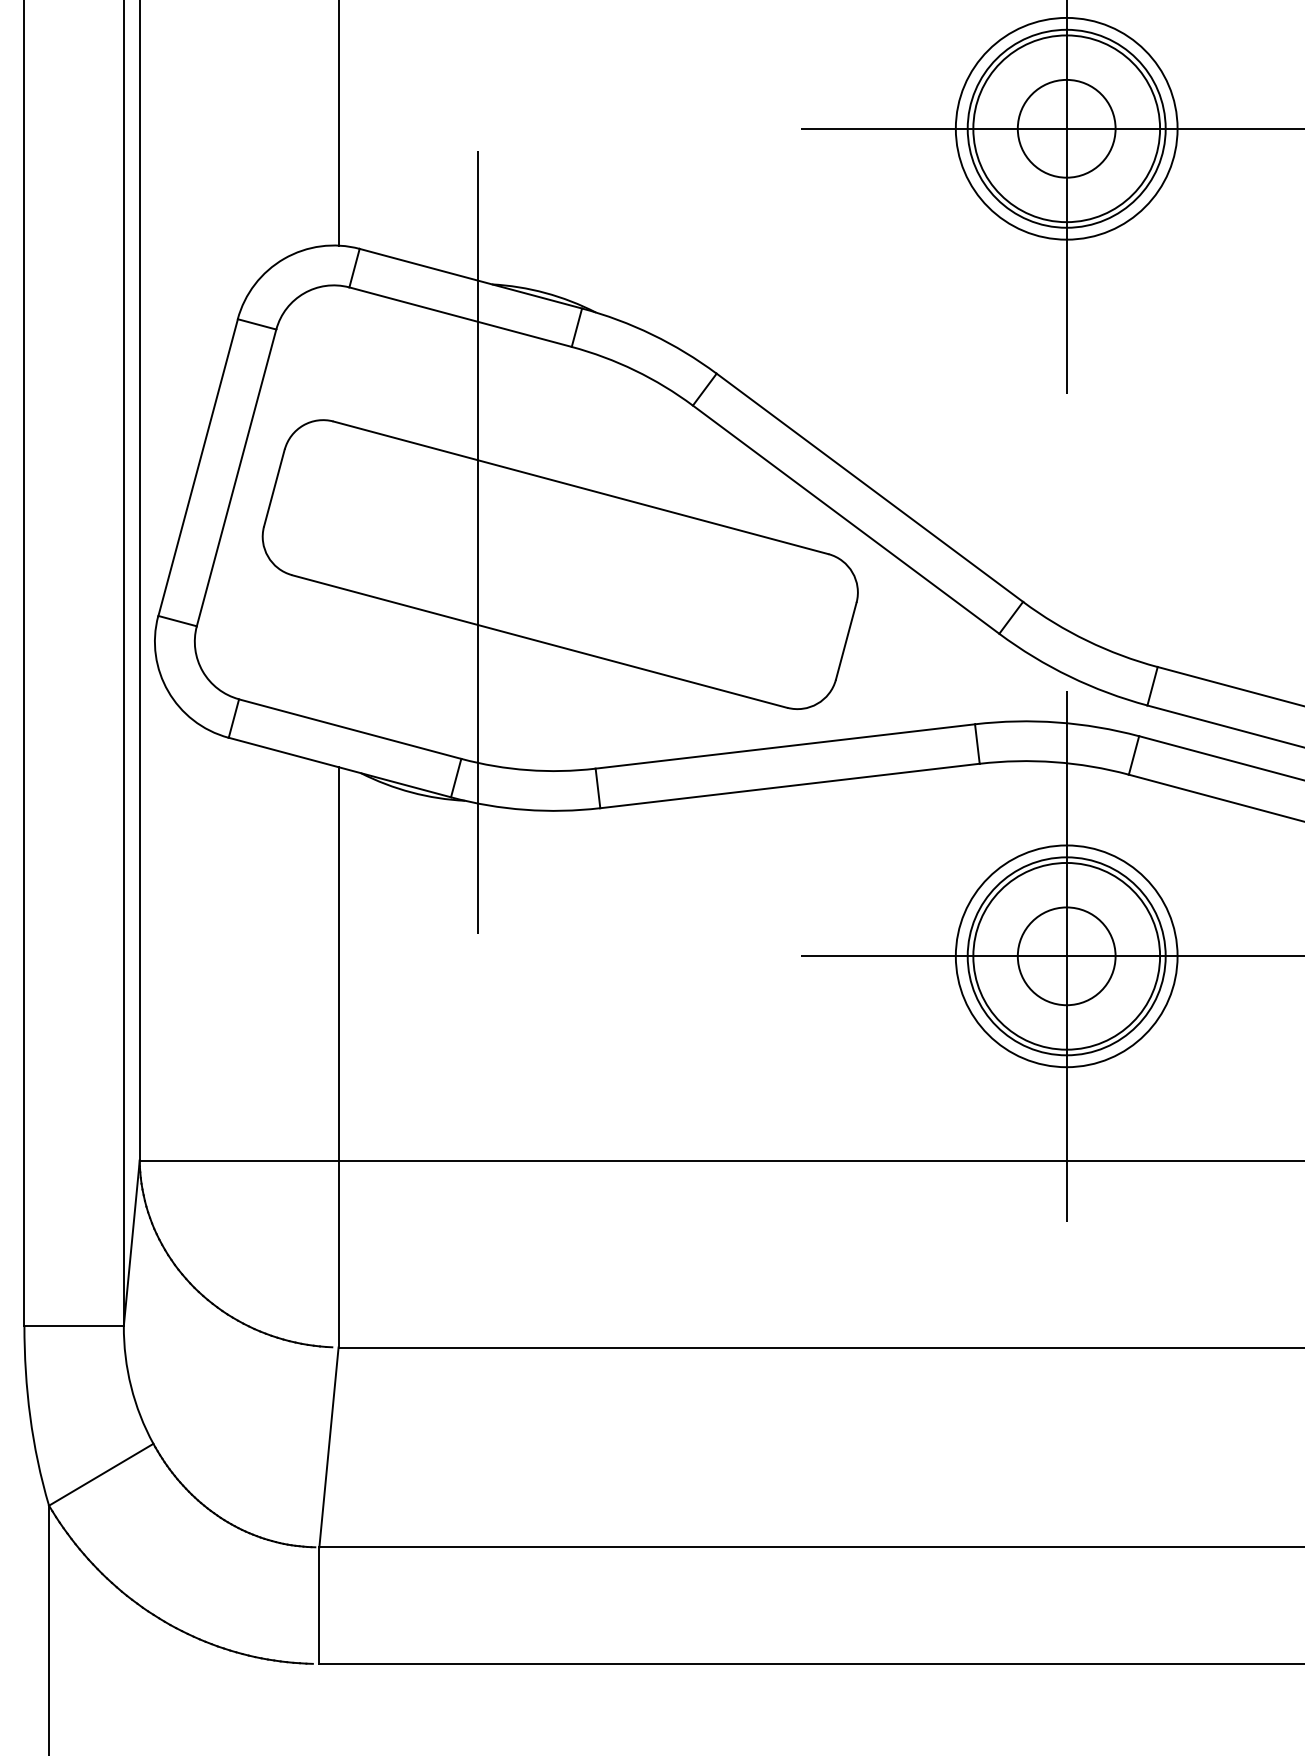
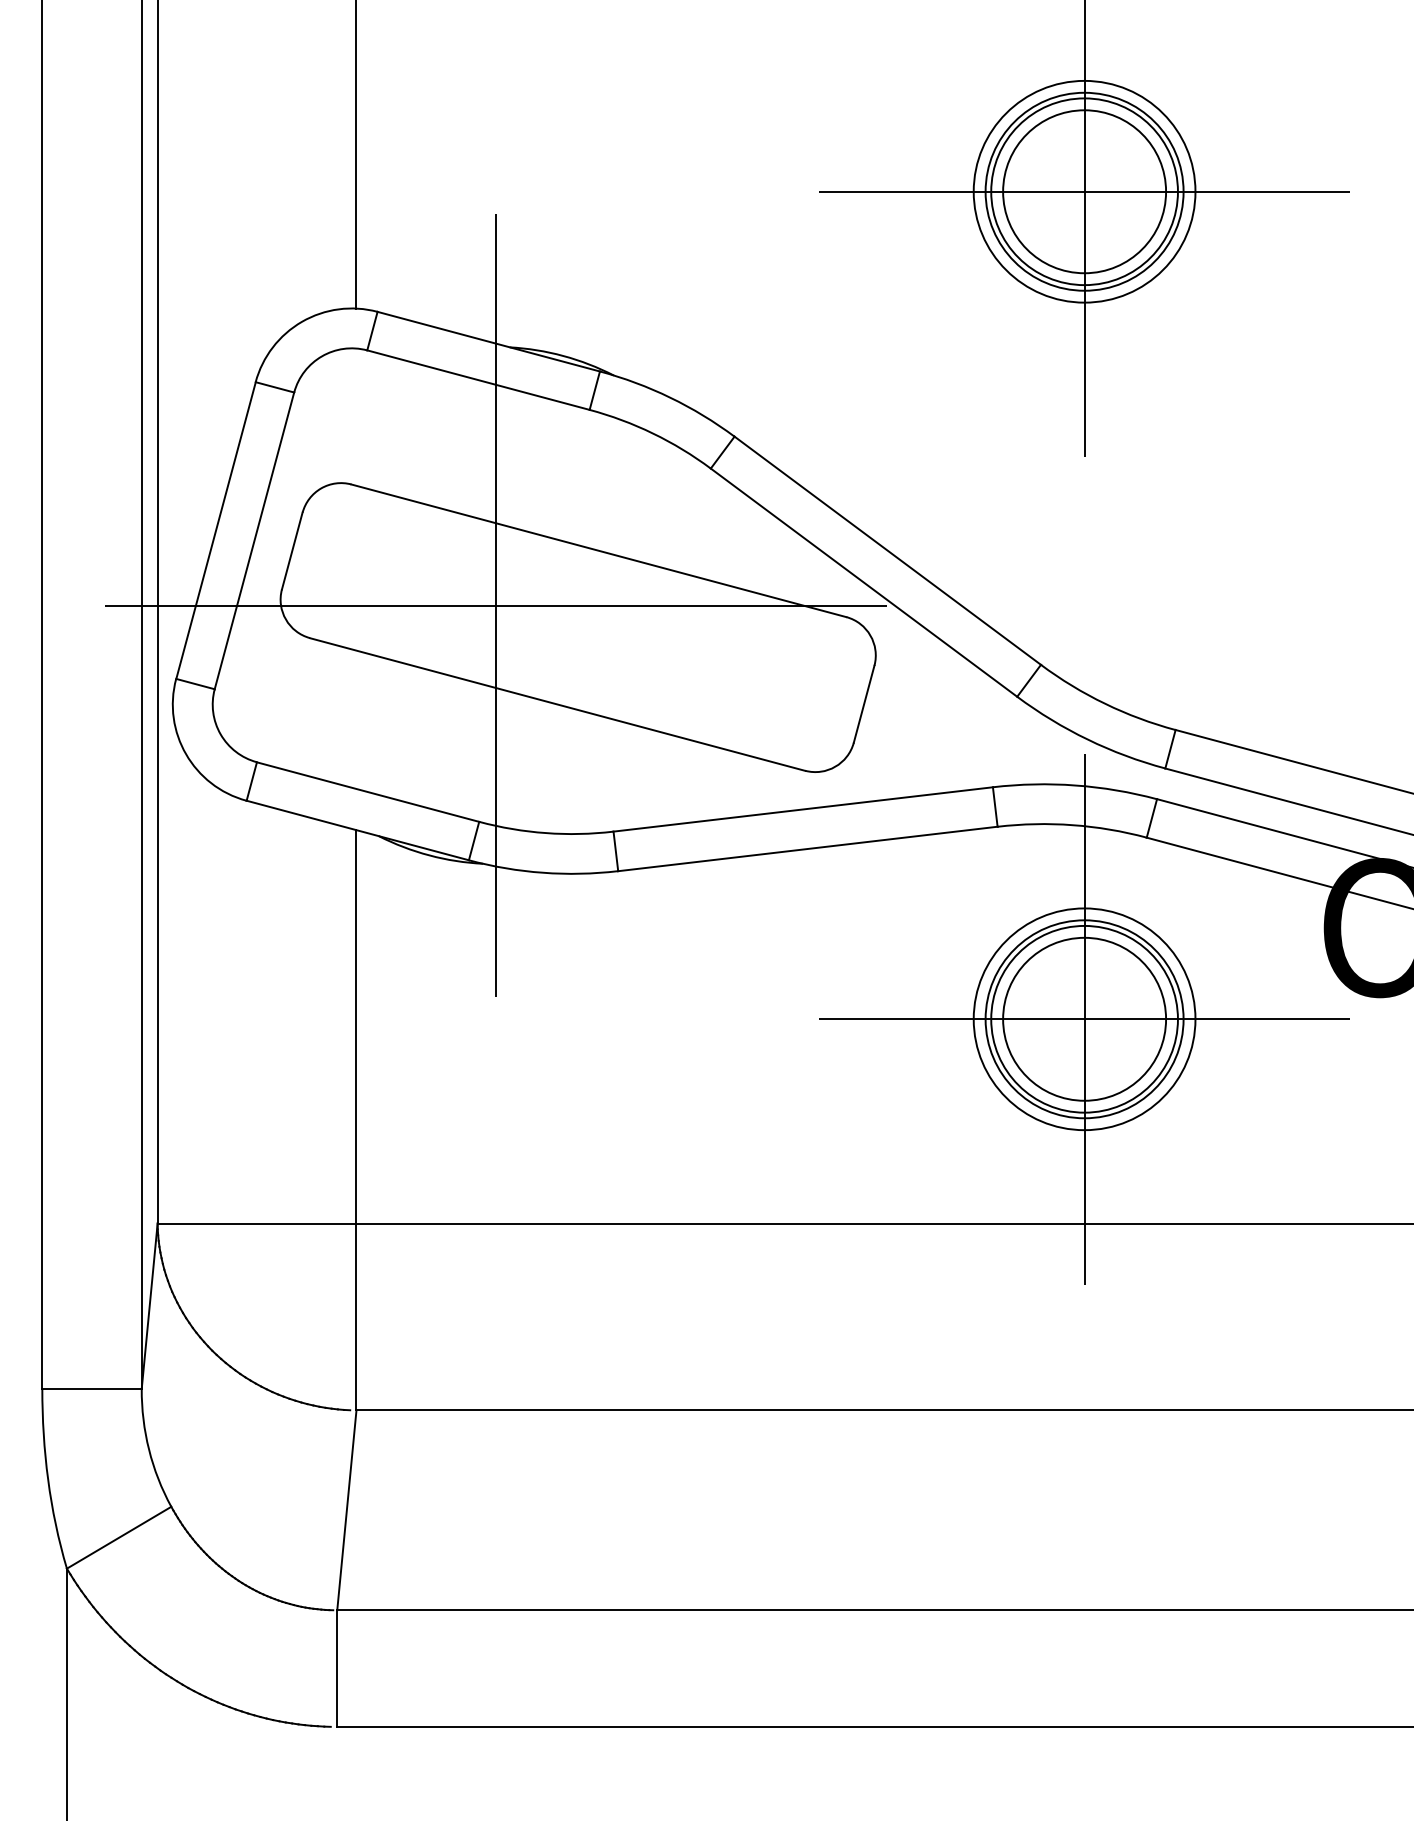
circle: (1066, 128) -> (1084, 191), size x1.67
line: (477, 542) -> (495, 605), added
circle: (1066, 955) -> (1084, 1018), size x1.67

